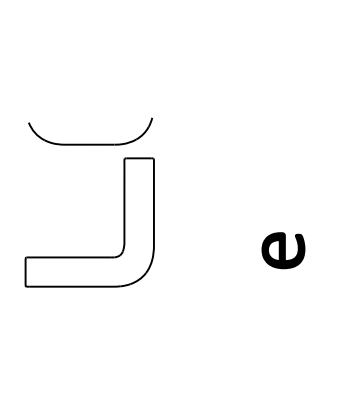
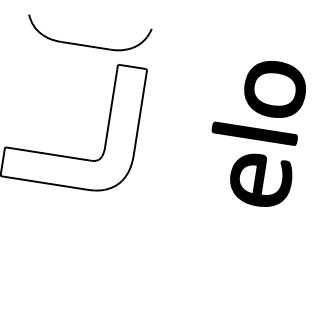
part: (283, 158) -> (275, 89), added
part: (270, 205) -> (255, 133), added
part: (283, 250) -> (260, 180), size x1.43

